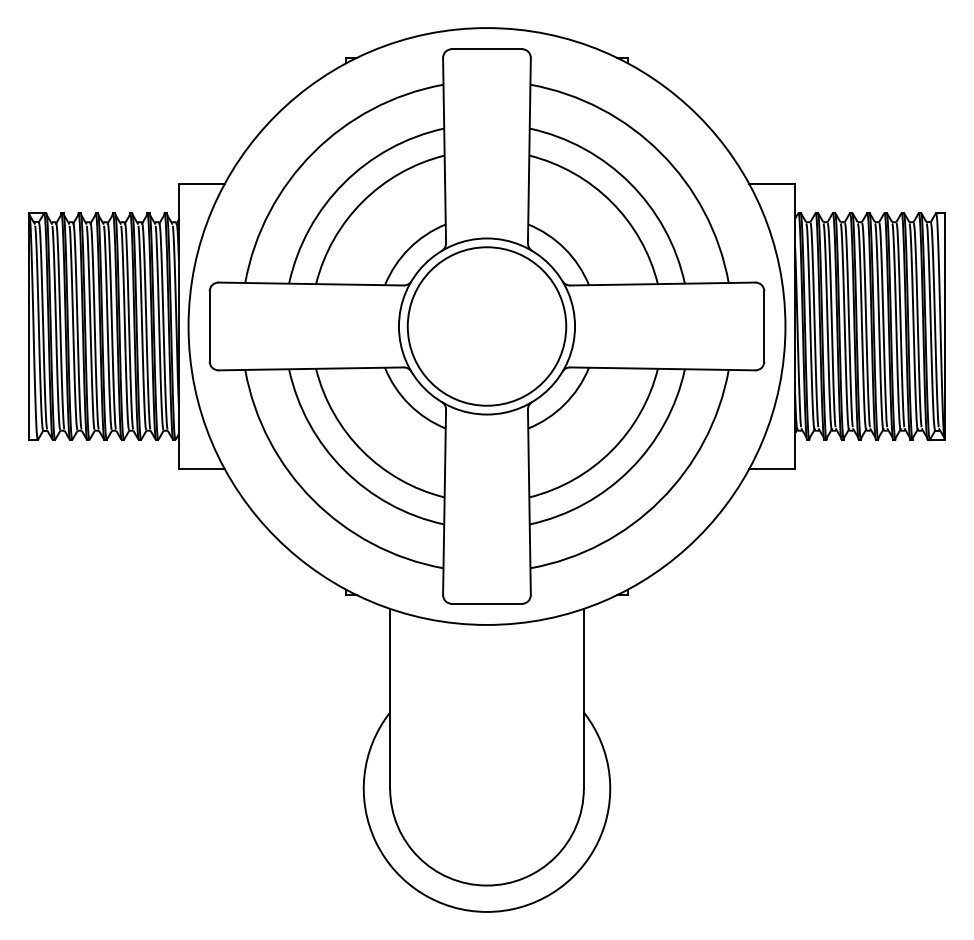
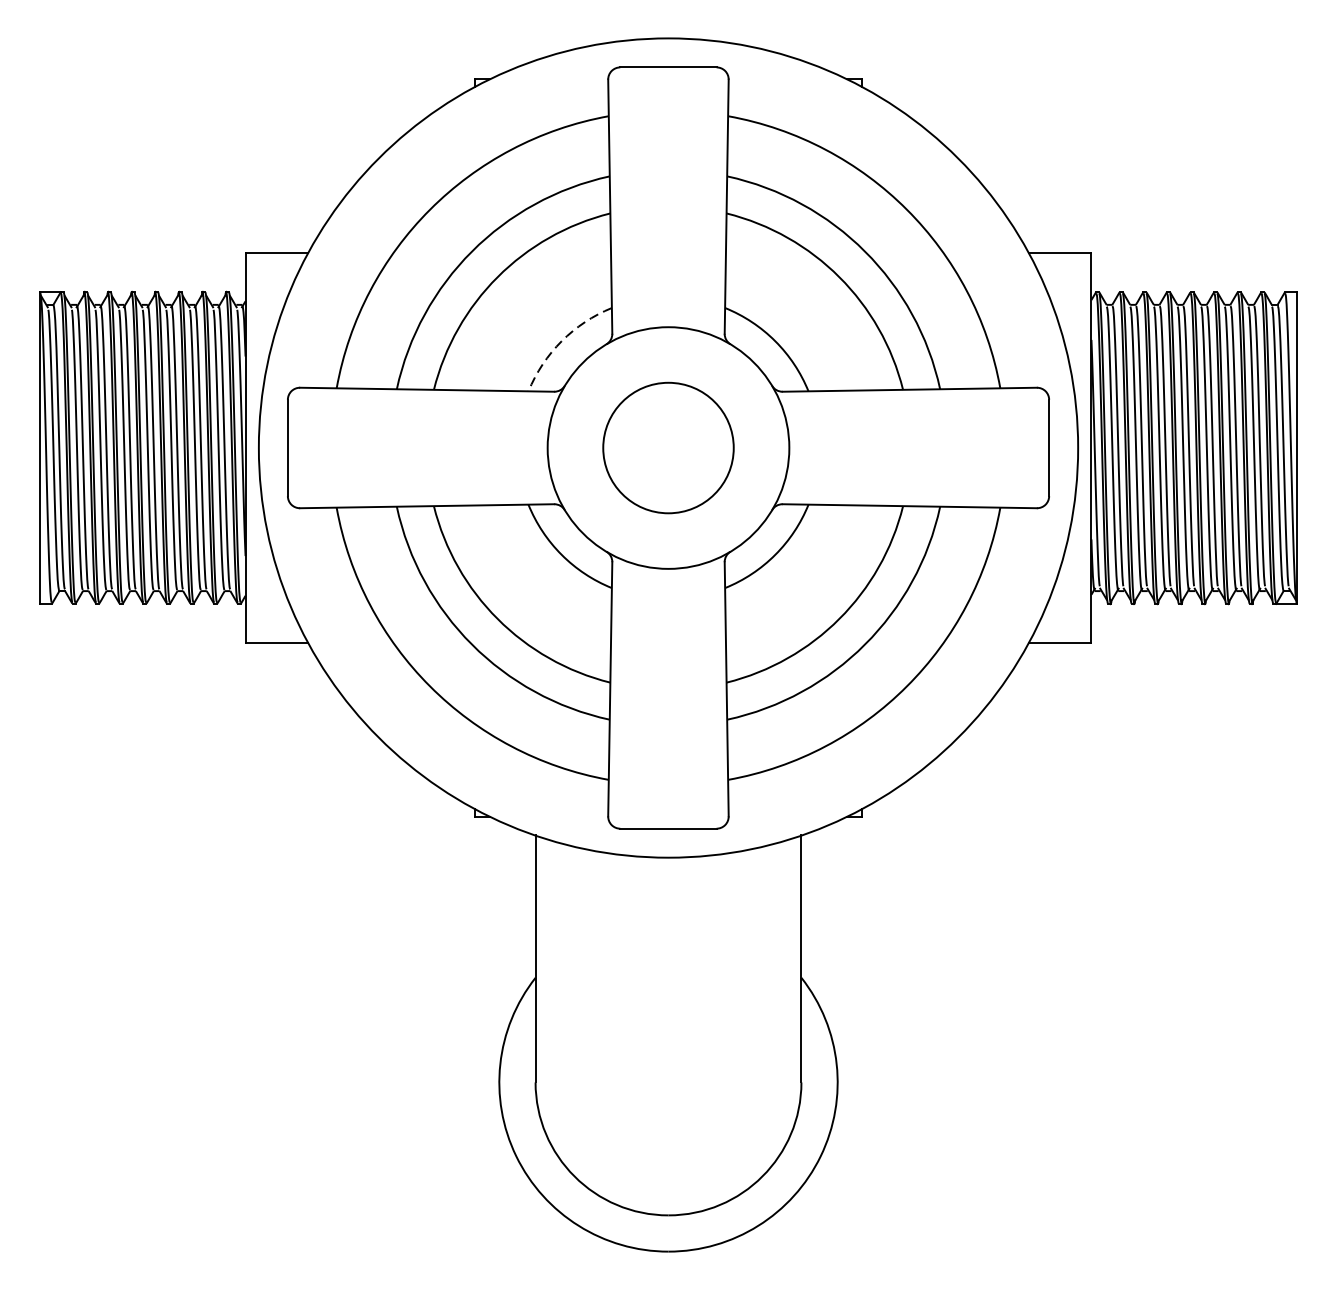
arc: (409, 248) -> (562, 340), solid -> dashed
circle: (486, 326) -> (667, 448), size x0.6

